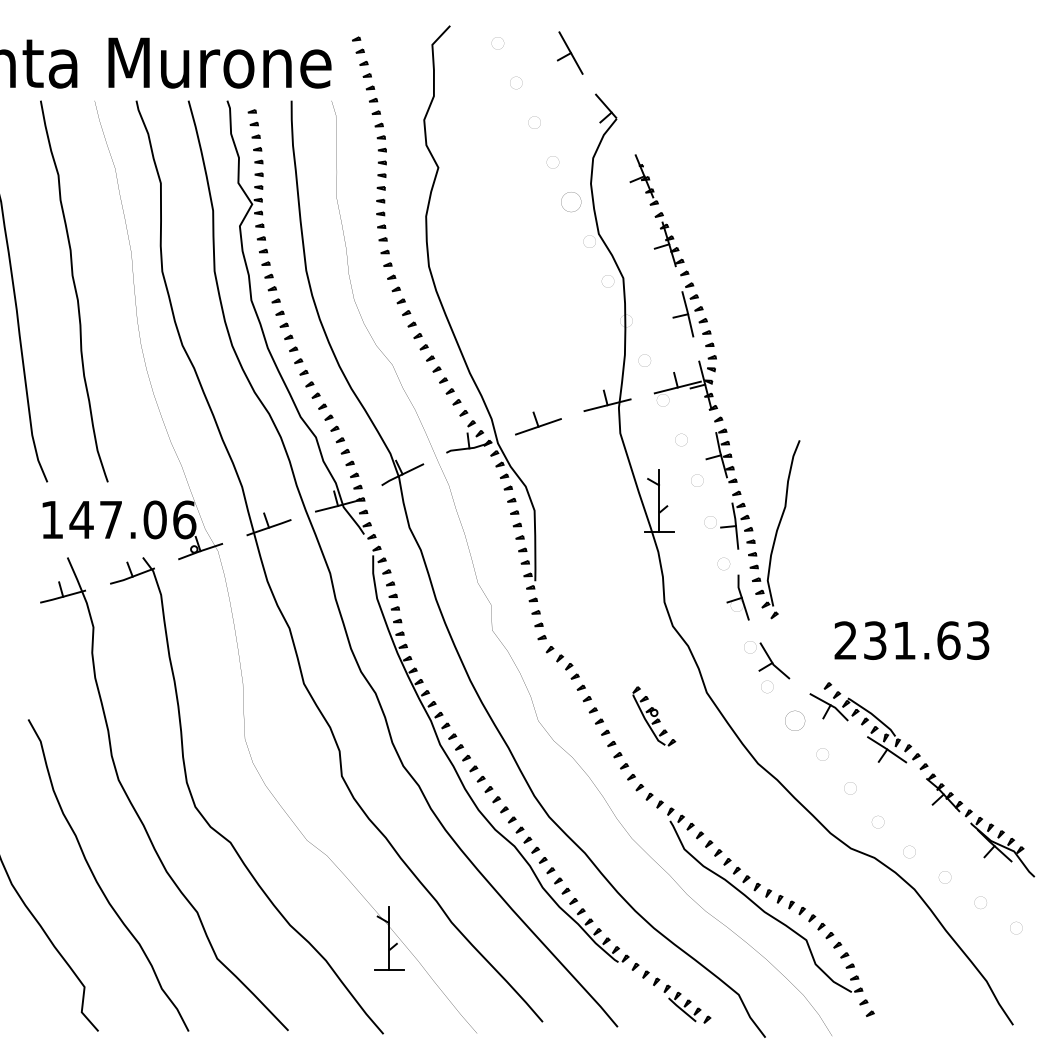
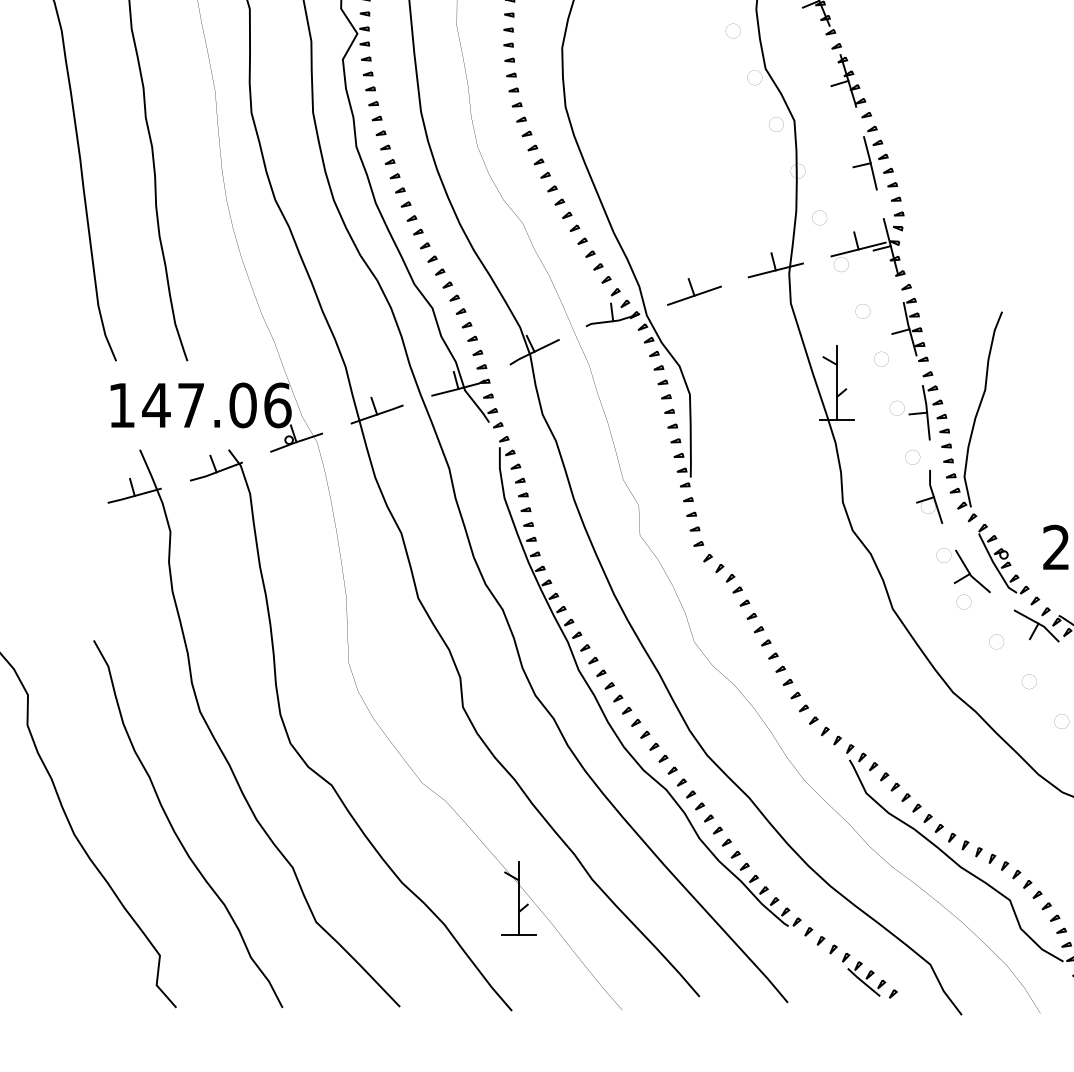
part: (571, 201) -> (733, 30), size x0.62
part: (654, 716) -> (1004, 559), moved
part: (794, 720) -> (995, 641), size x0.62

